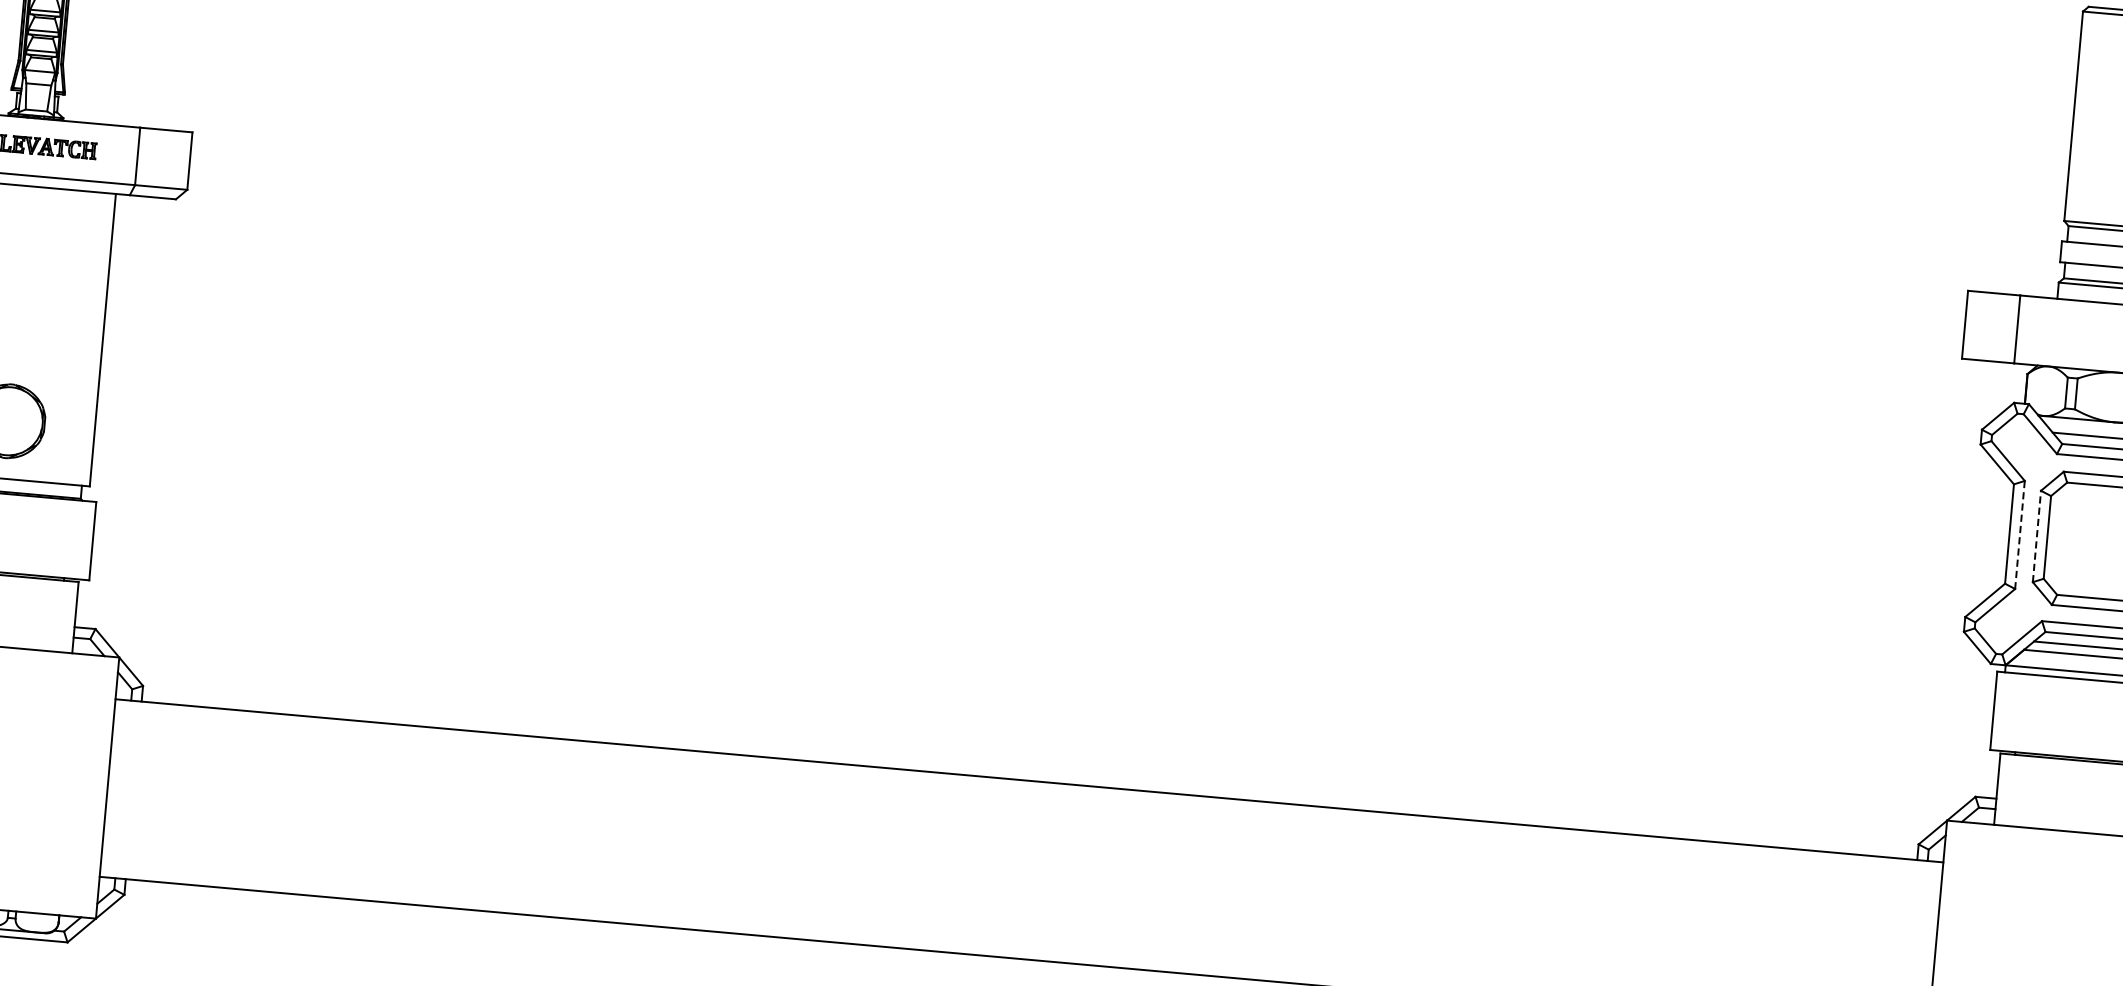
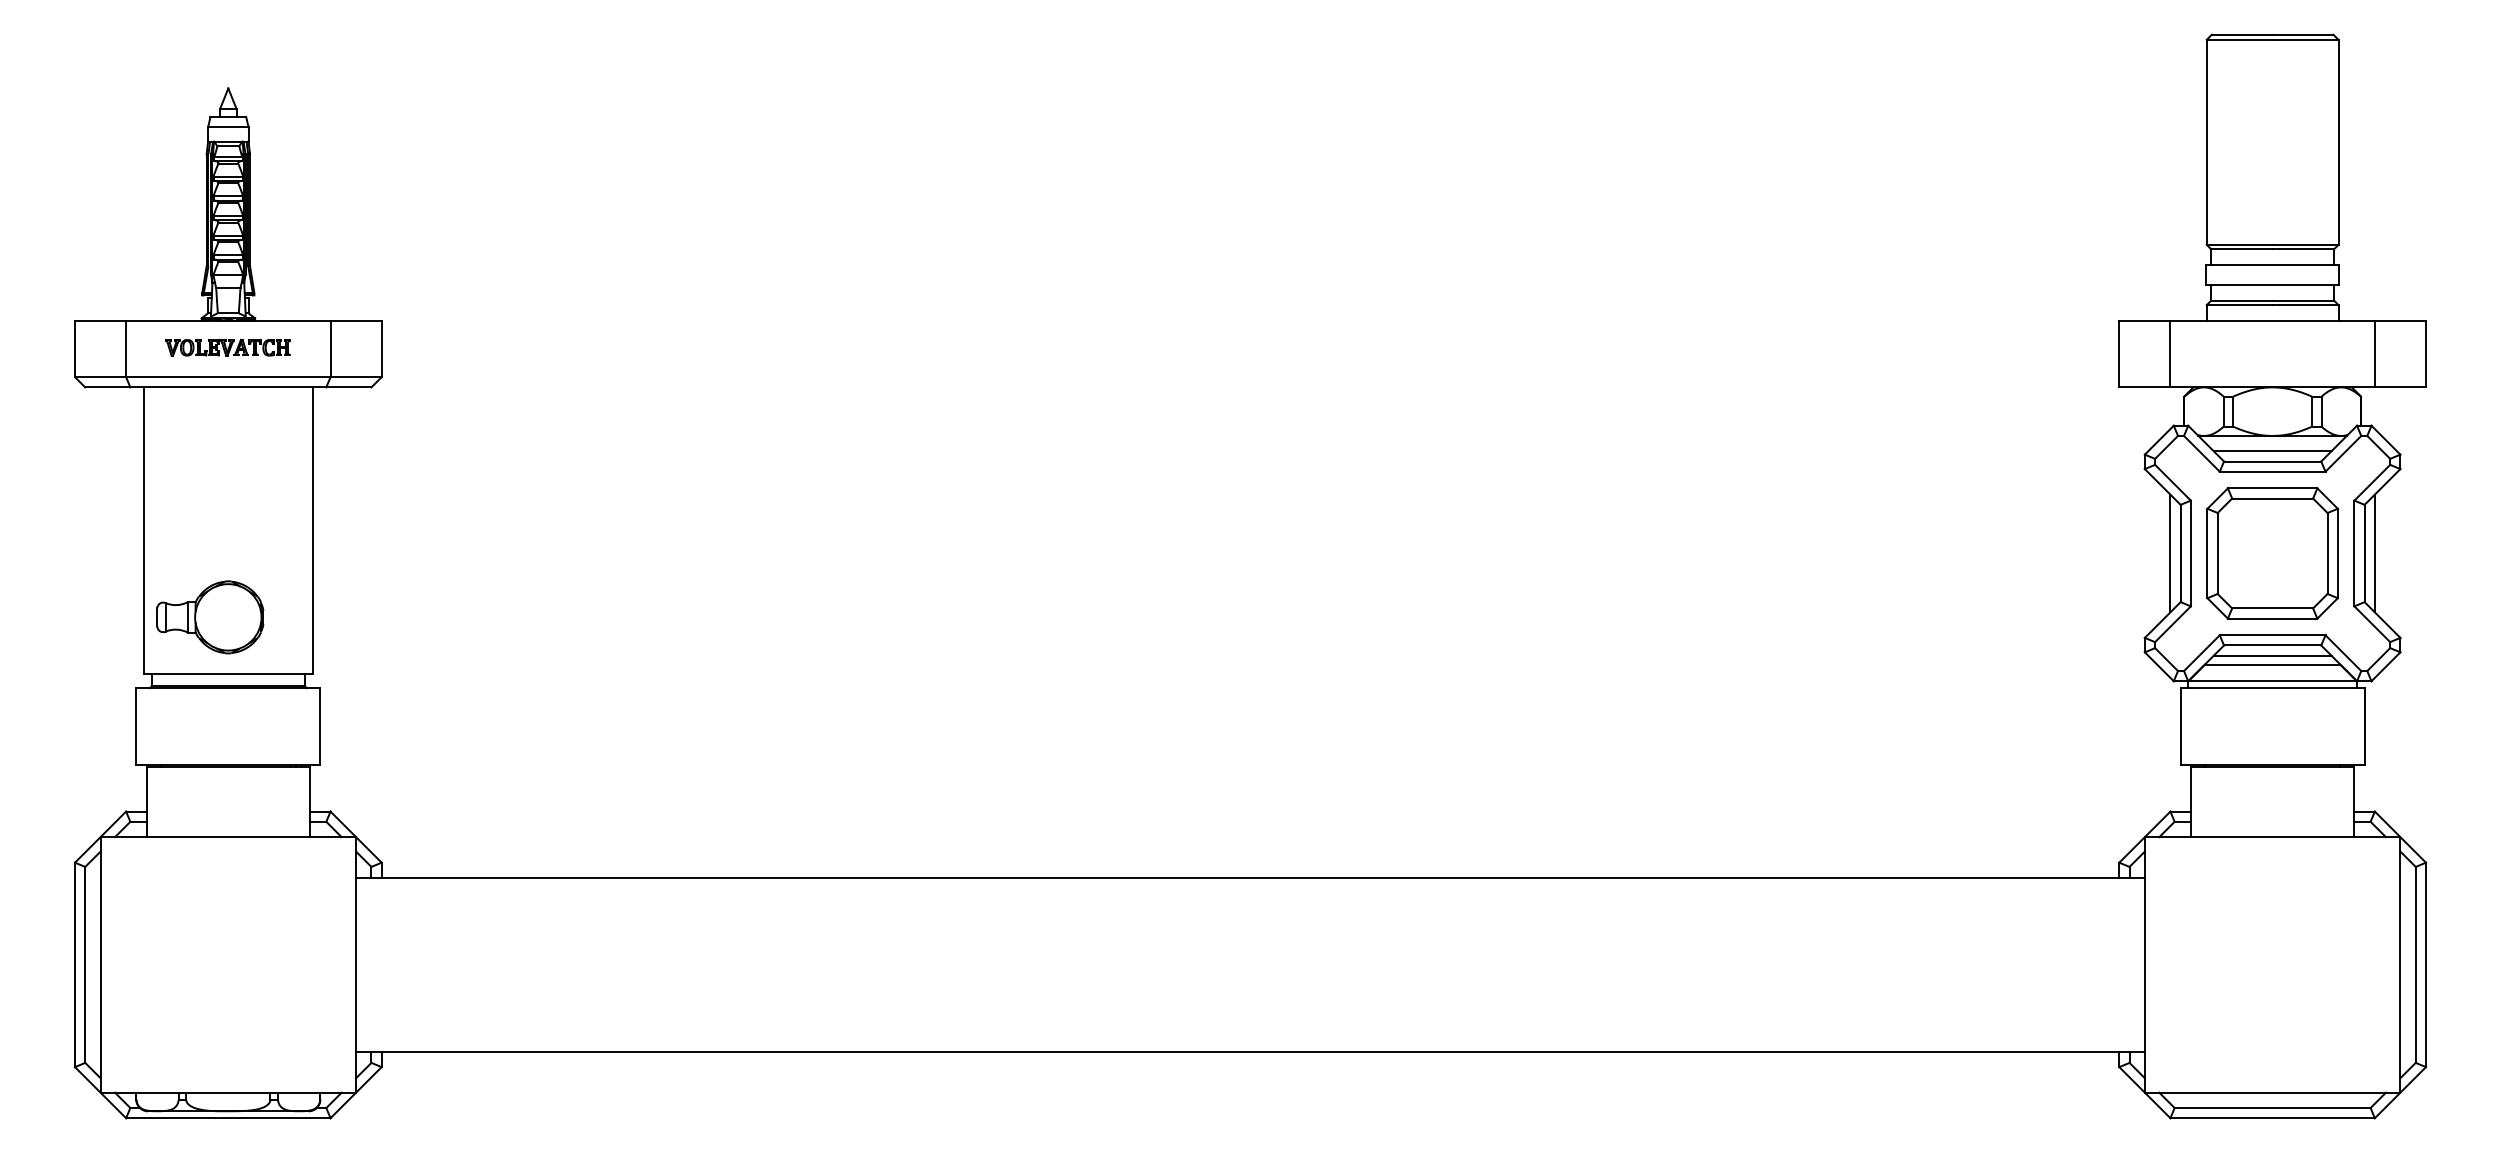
line: (1999, 533) -> (2170, 553), added
line: (2019, 534) -> (2190, 553), dashed -> solid
line: (2036, 536) -> (2207, 553), dashed -> solid

